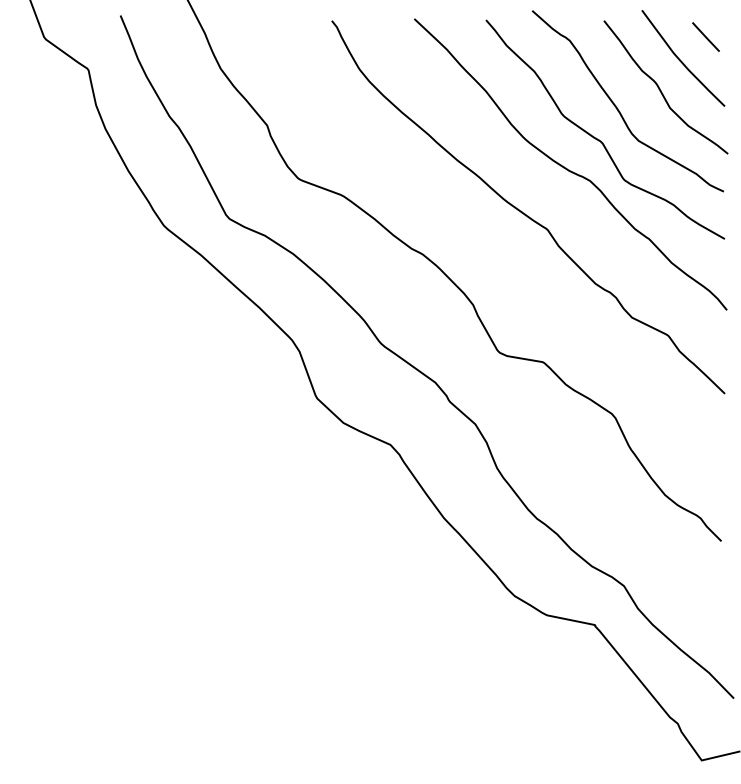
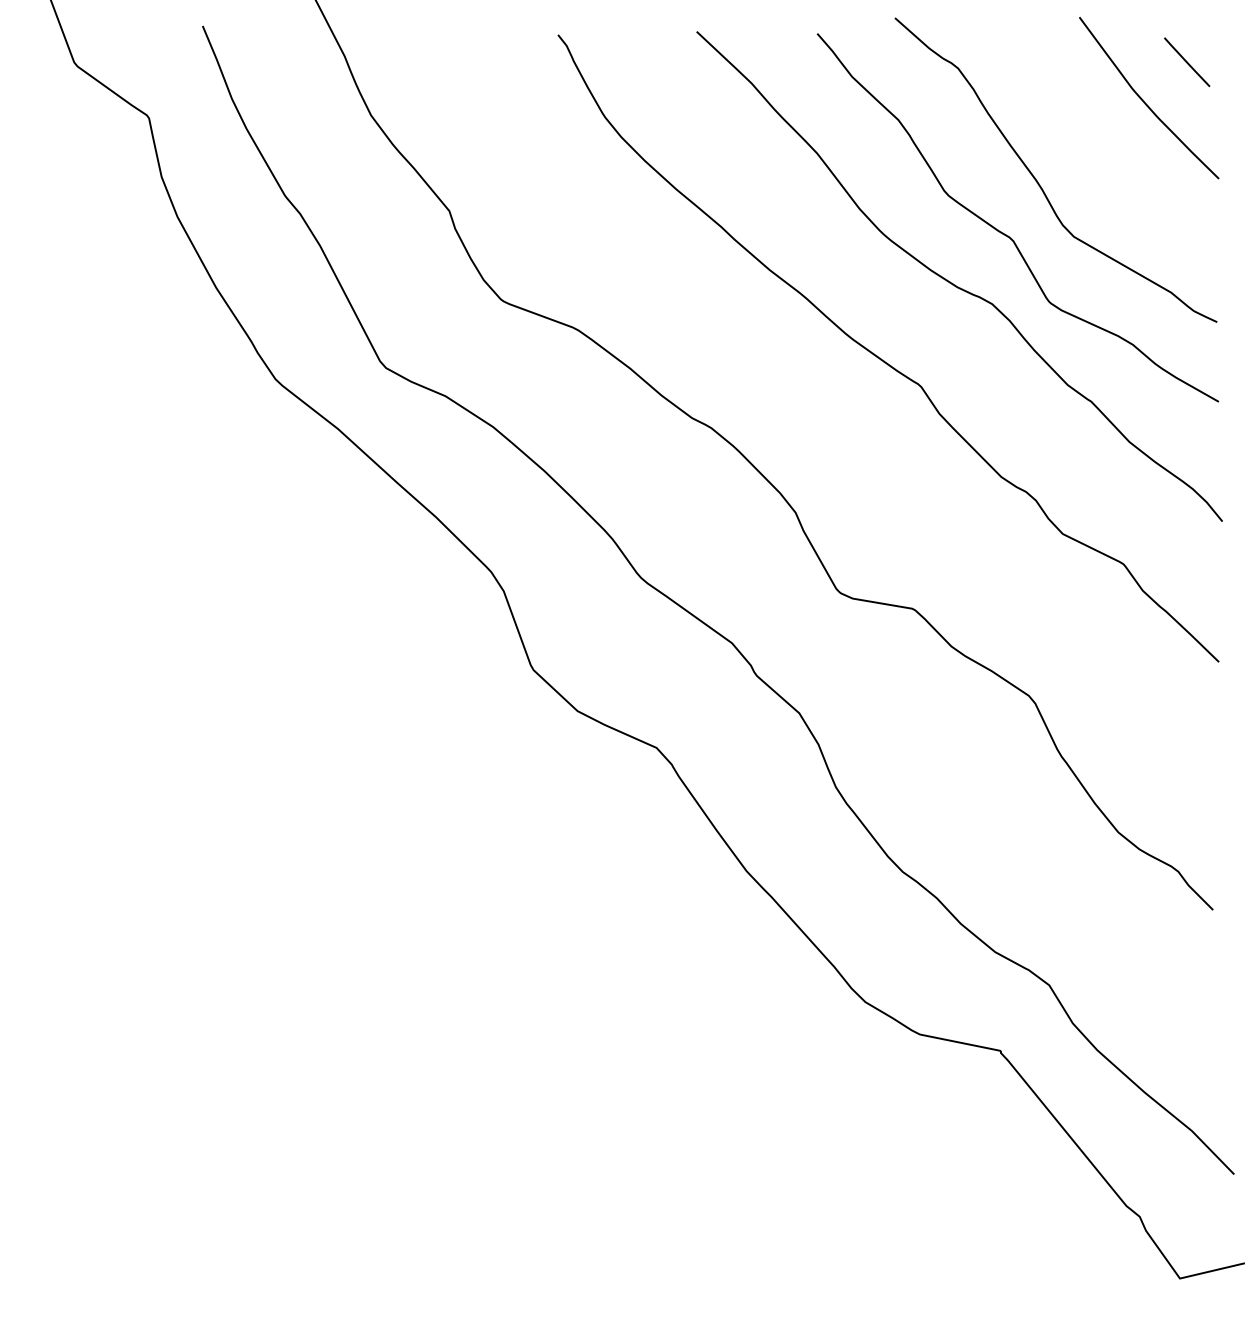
curve: (661, 90) -> (1112, 152), removed

